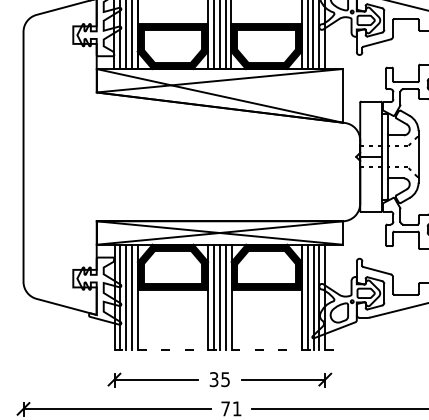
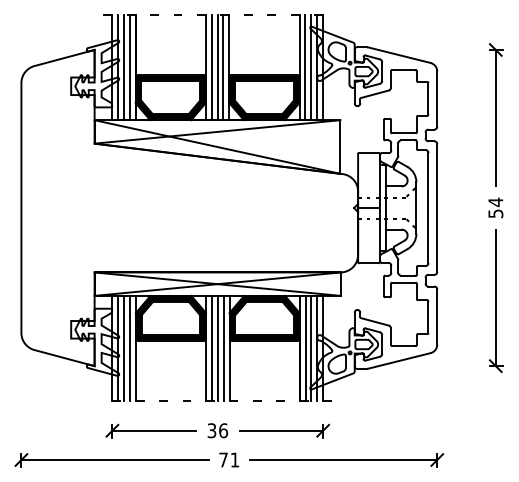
text: (225, 379) -> (223, 430), 35 -> 36

